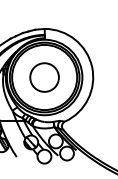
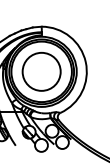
circle: (44, 77) -> (41, 71), size x1.43

